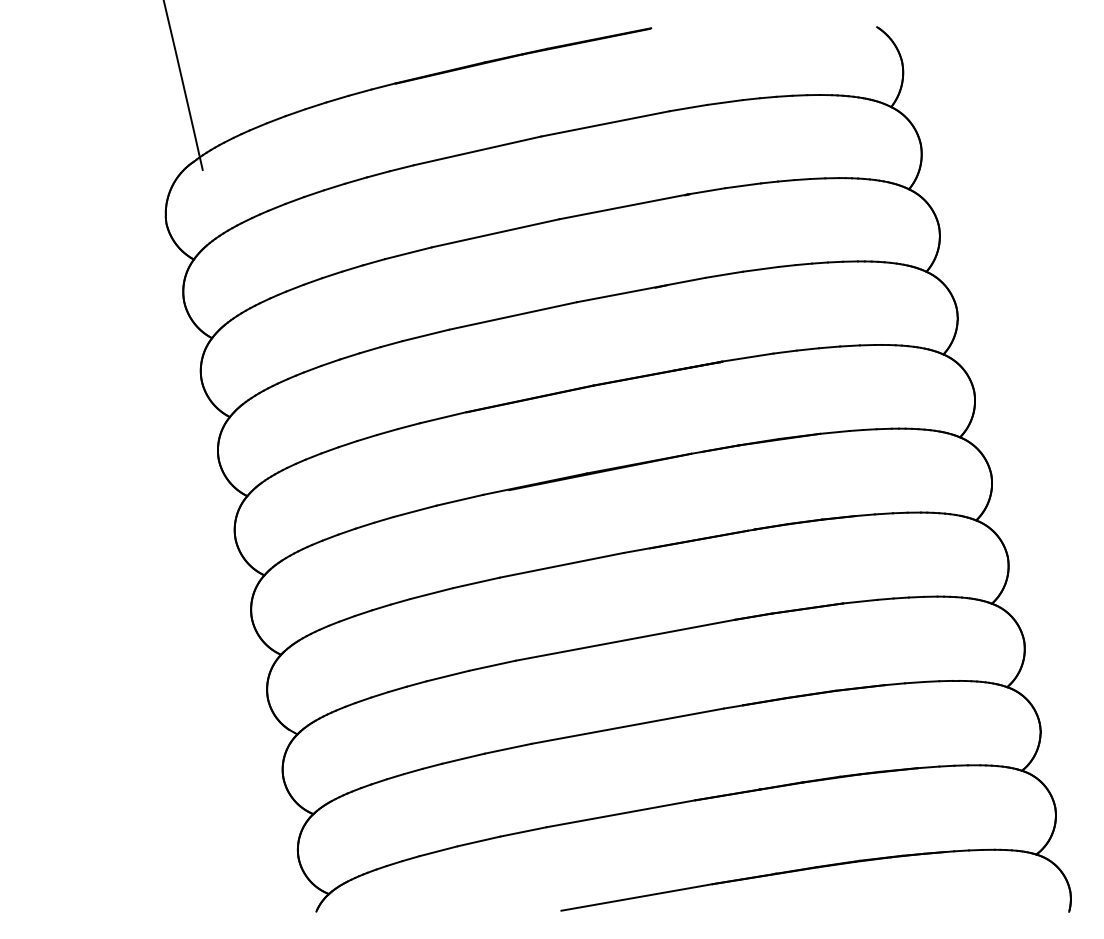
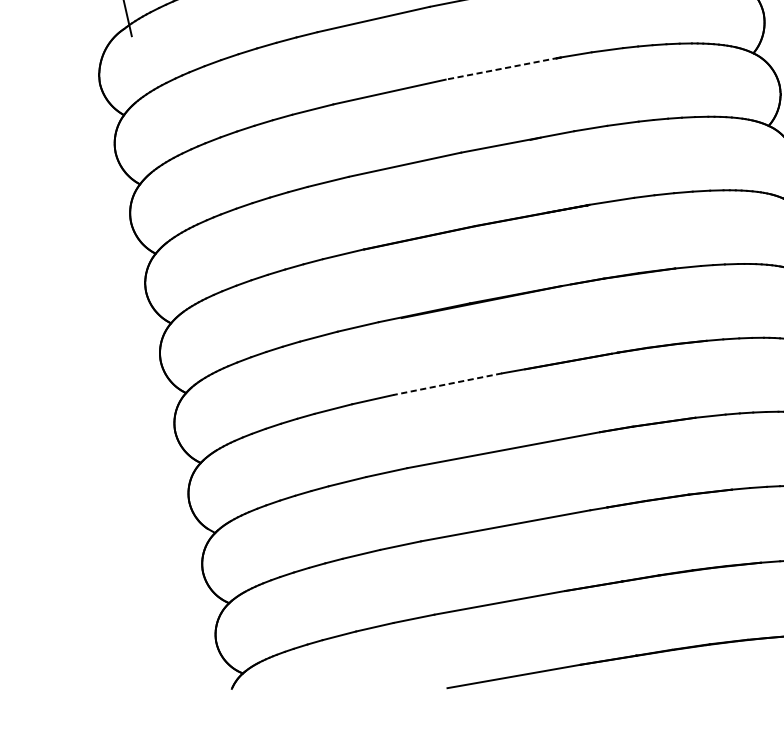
line: (623, 206) -> (502, 68), solid -> dashed
line: (561, 565) -> (447, 384), solid -> dashed

